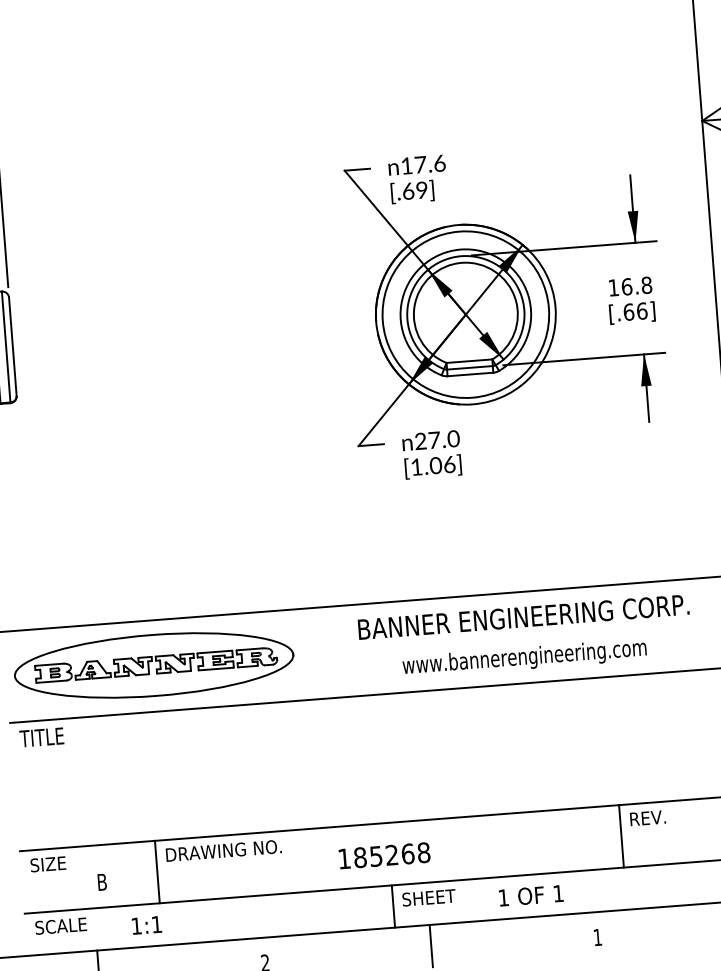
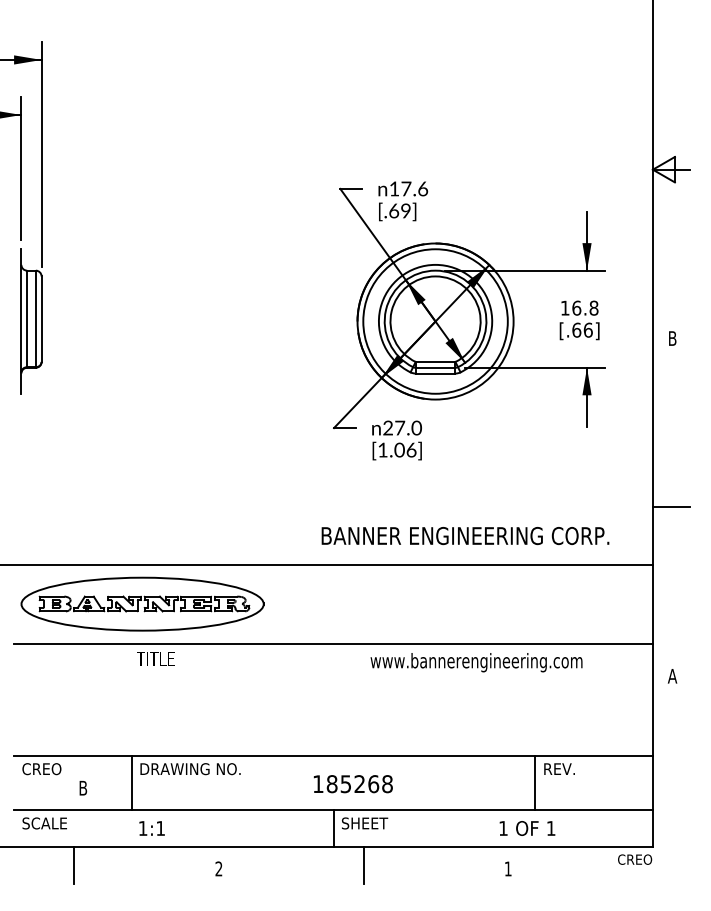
text: (523, 617) -> (465, 536), moved
text: (524, 658) -> (476, 662), moved
text: (41, 736) -> (155, 658), moved
text: (383, 856) -> (352, 784), moved
text: (52, 864) -> (41, 769), SIZE -> CREO
text: (531, 895) -> (527, 828), moved
text: (146, 925) -> (151, 828), moved

